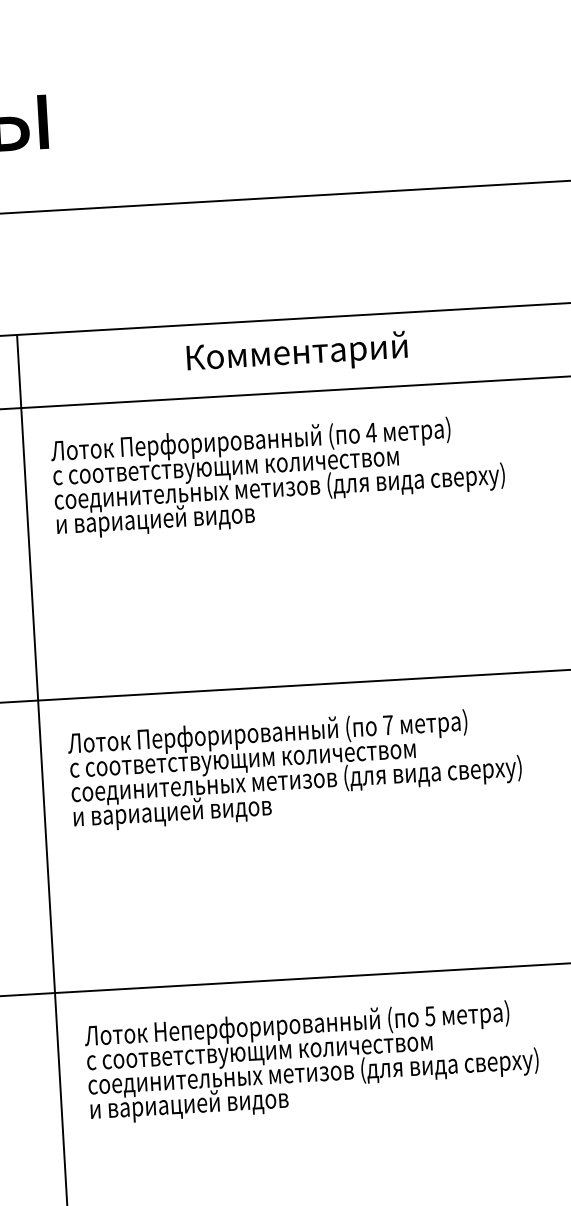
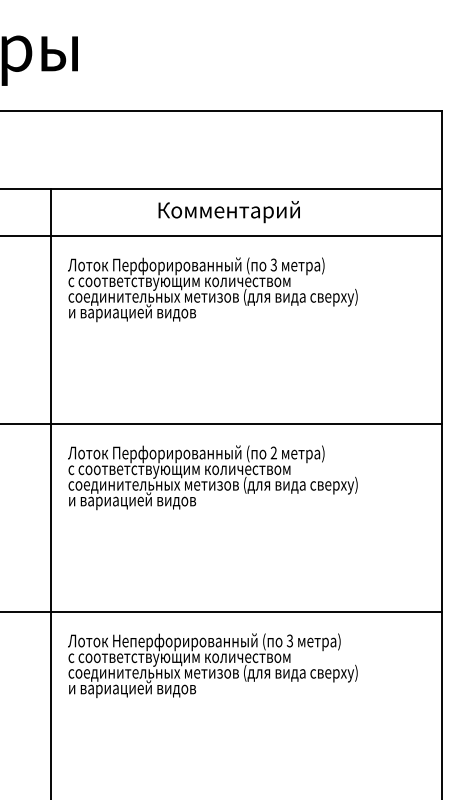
text: (370, 431) -> (273, 264), 4 -> 3
text: (387, 724) -> (273, 452), 7 -> 2
text: (430, 1015) -> (290, 640), 5 -> 3

